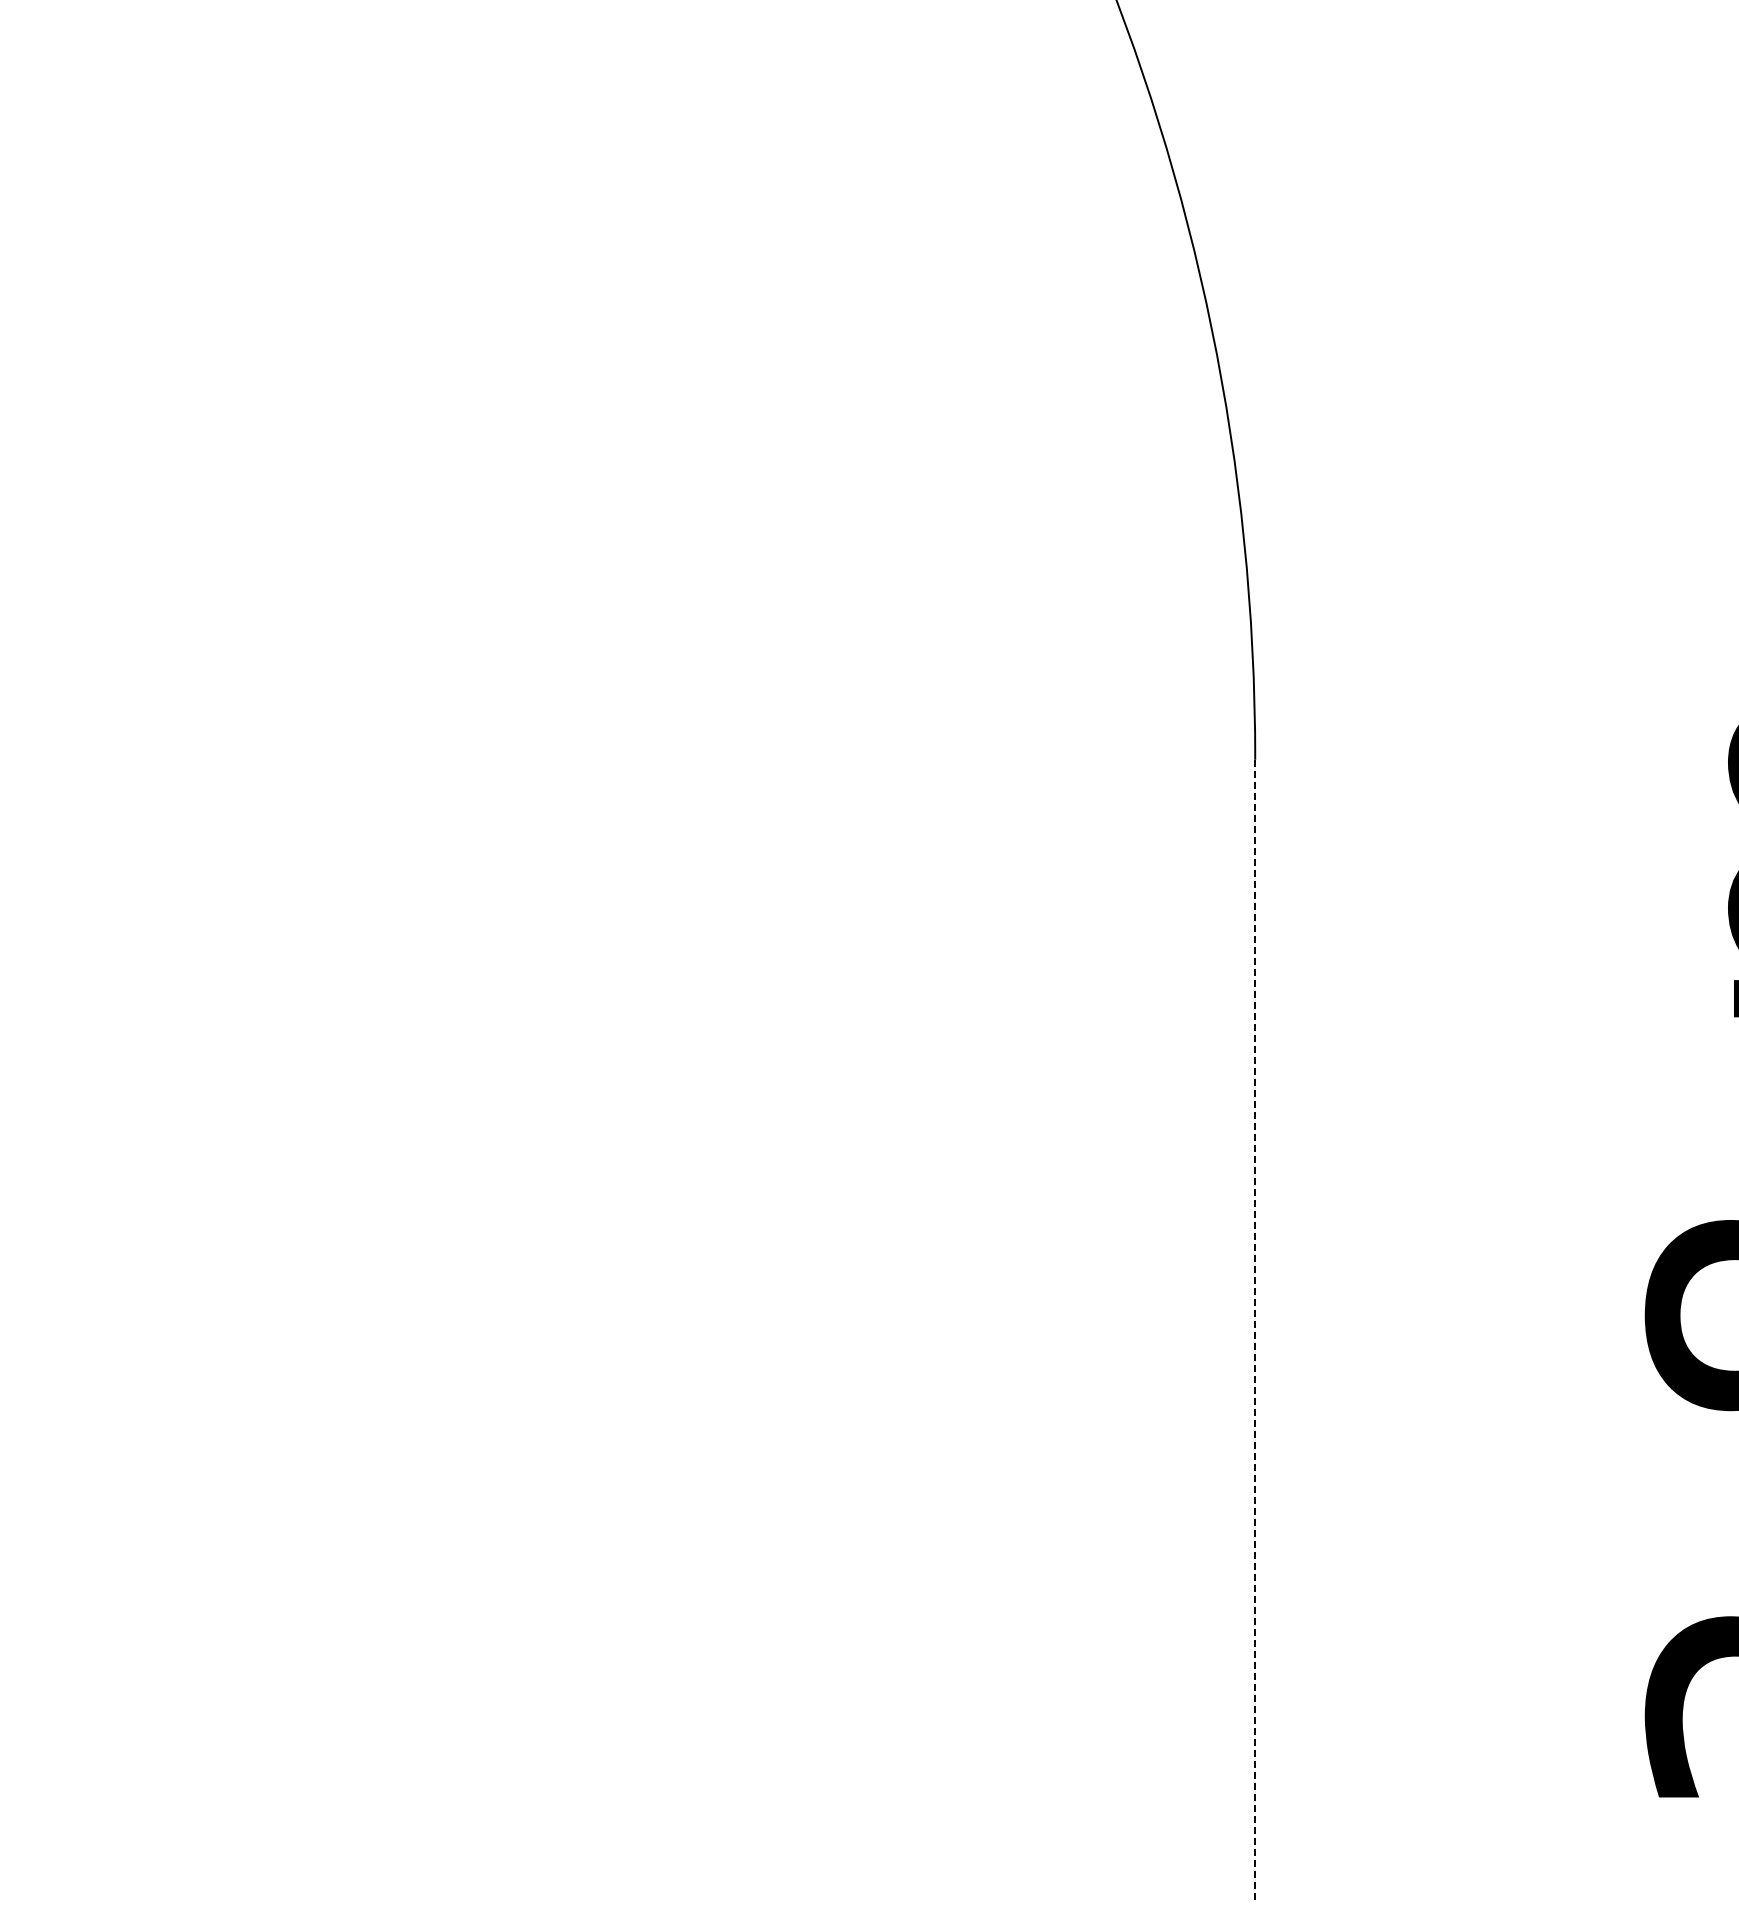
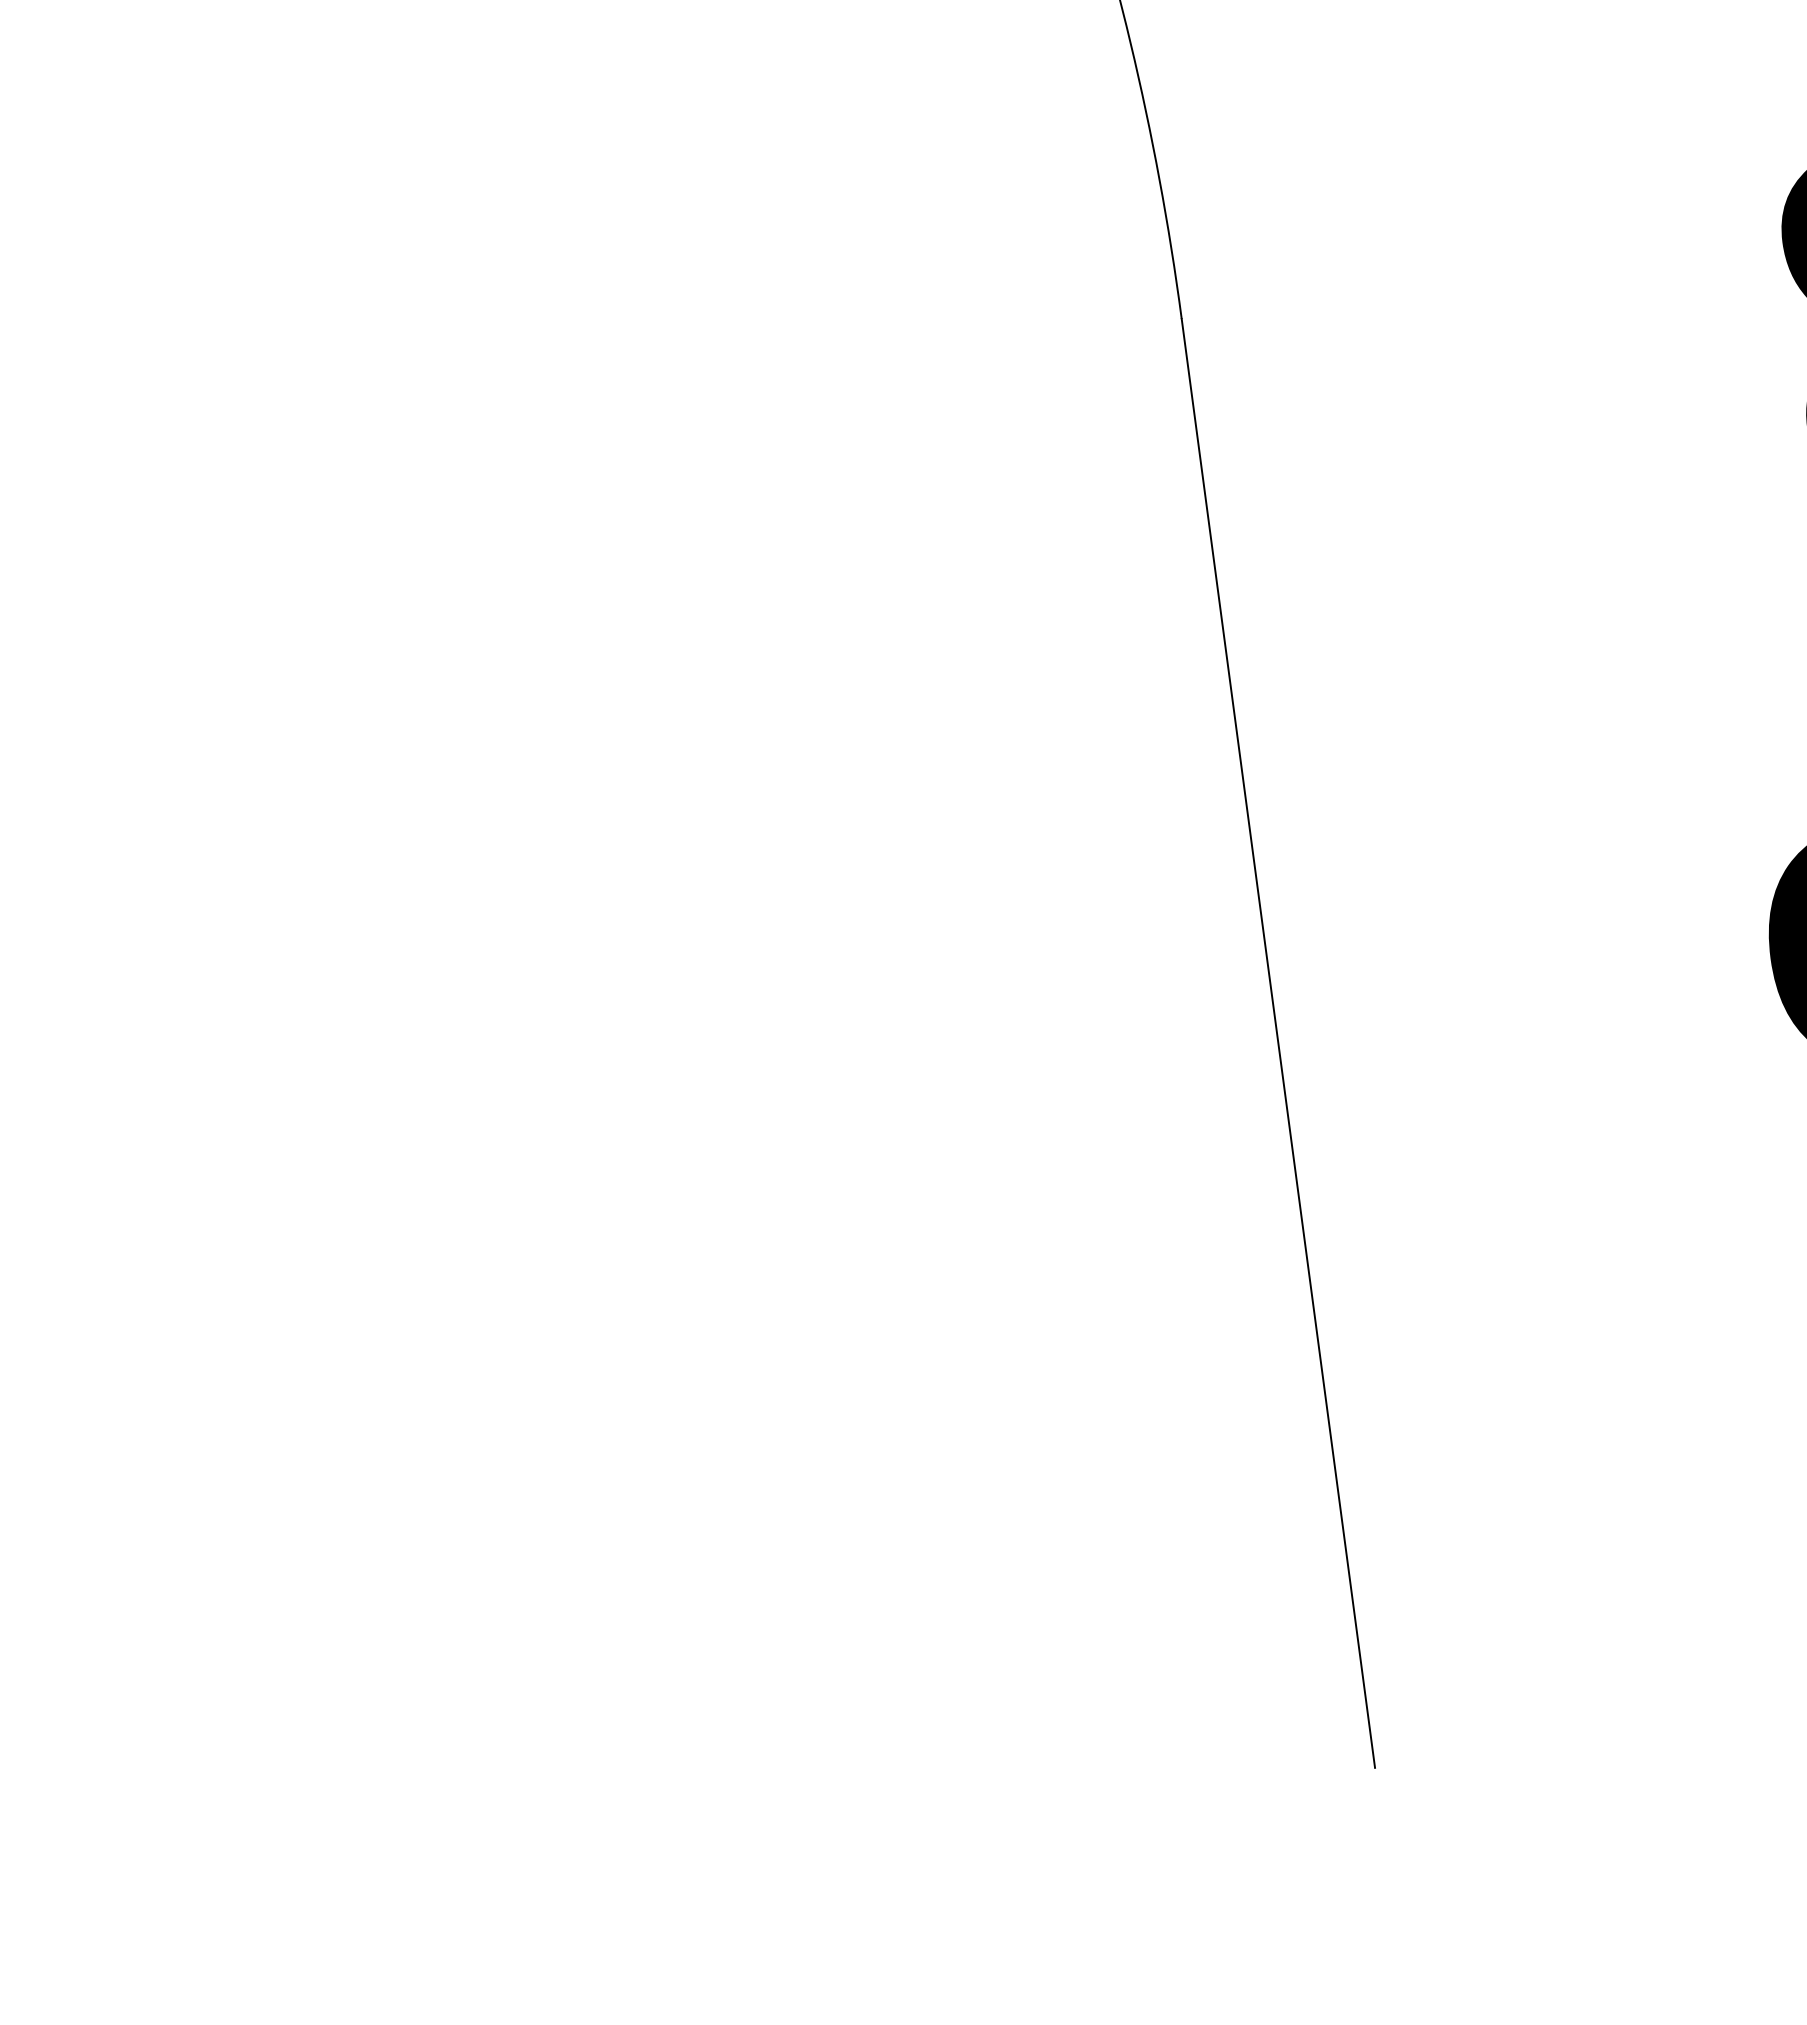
line: (1255, 1330) -> (1278, 1043), dashed -> solid

